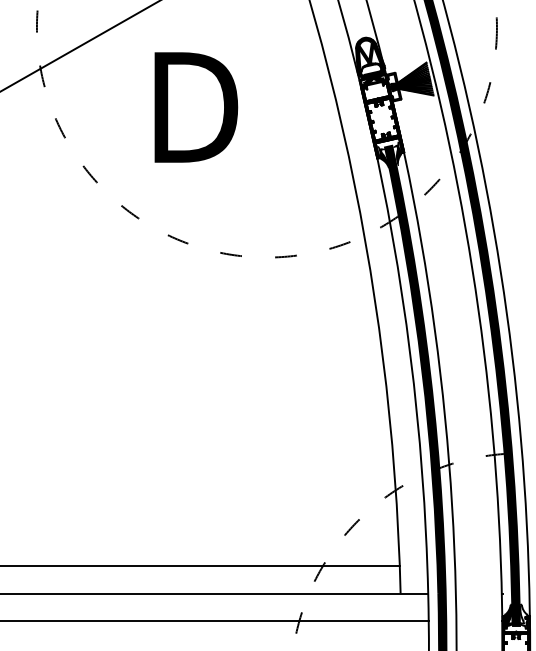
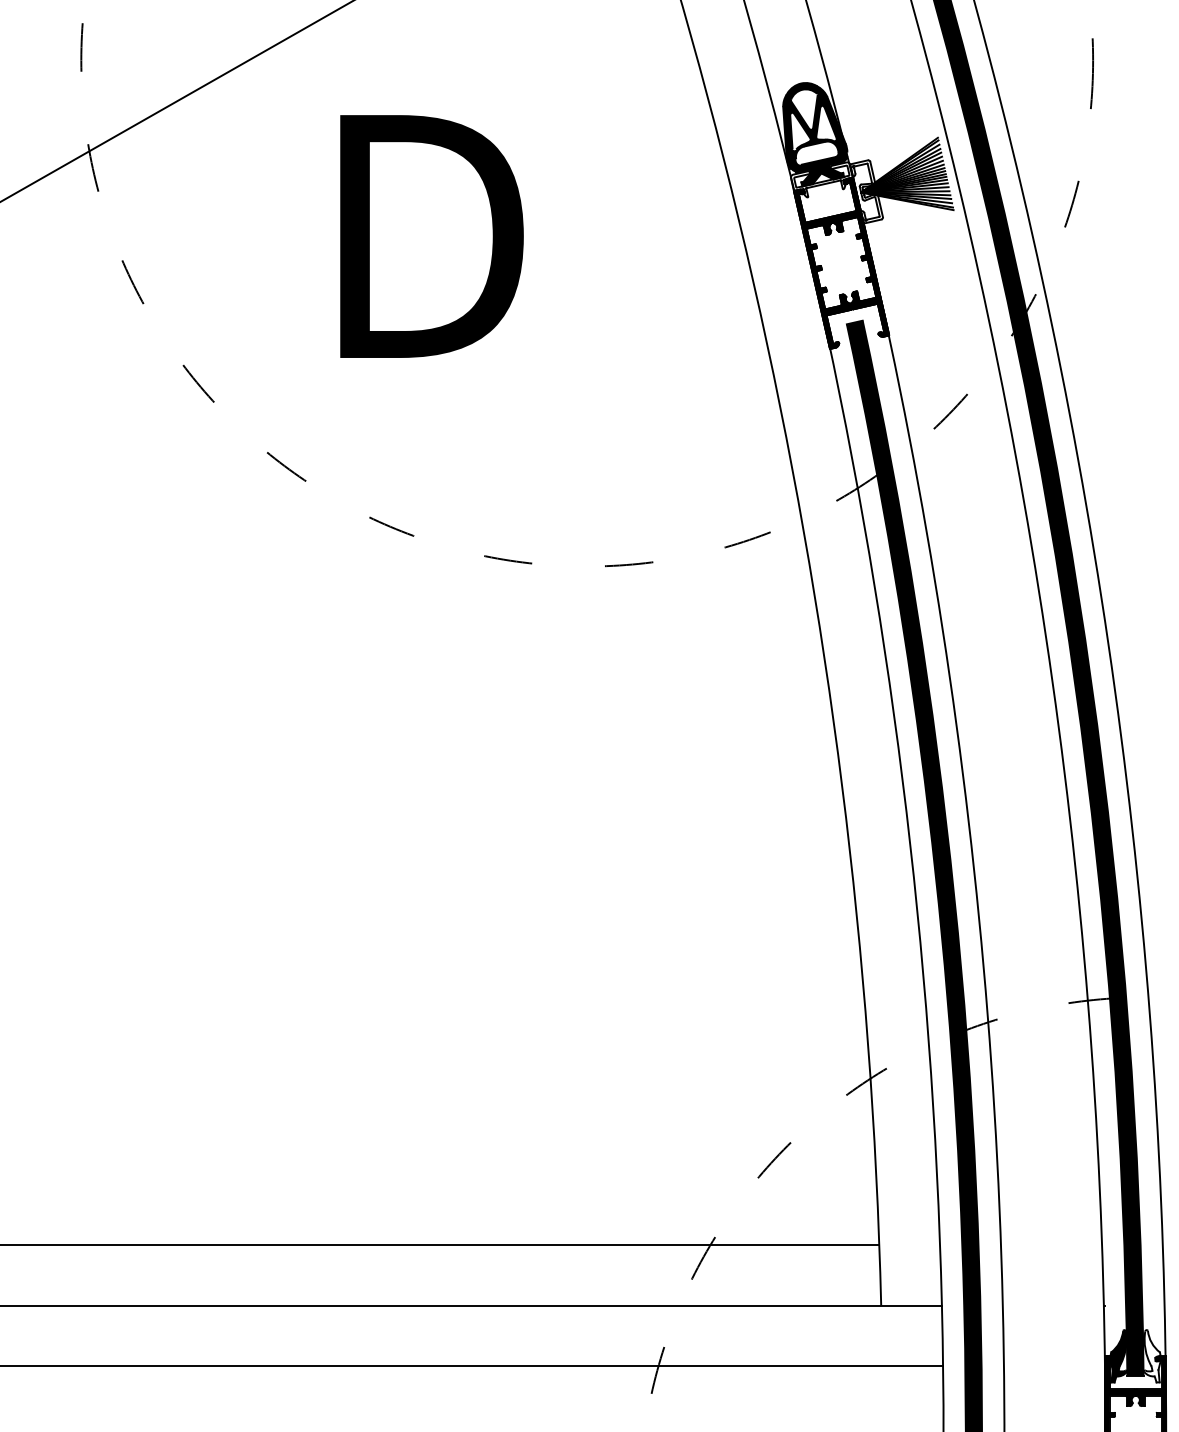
fill: (397, 153) -> (874, 337), removed
fill: (383, 157) -> (843, 346), removed

